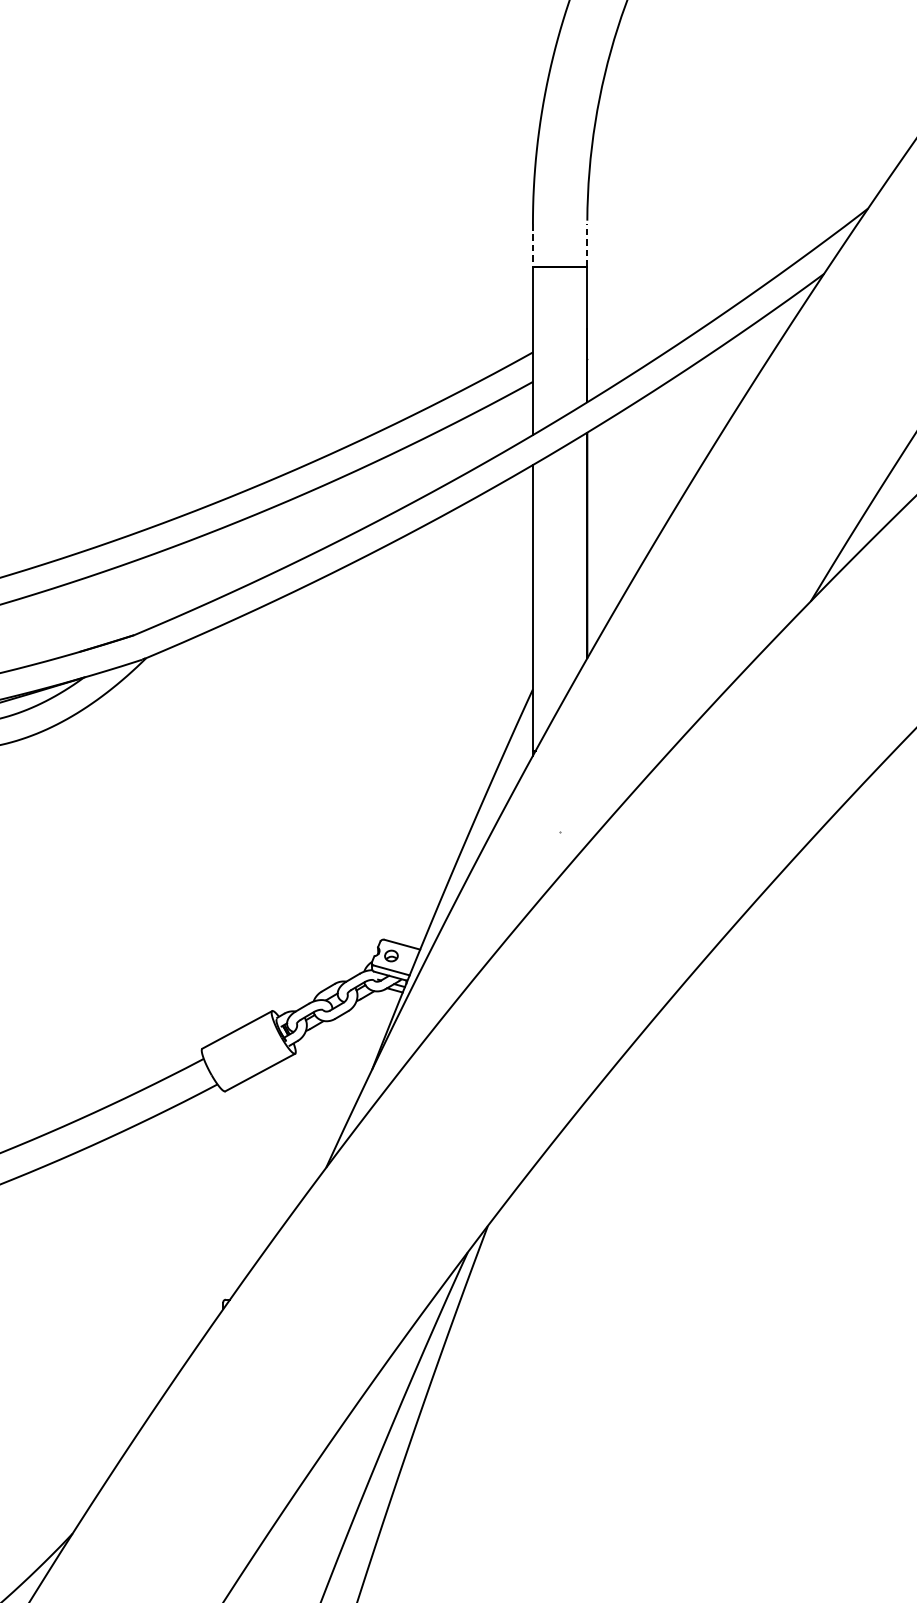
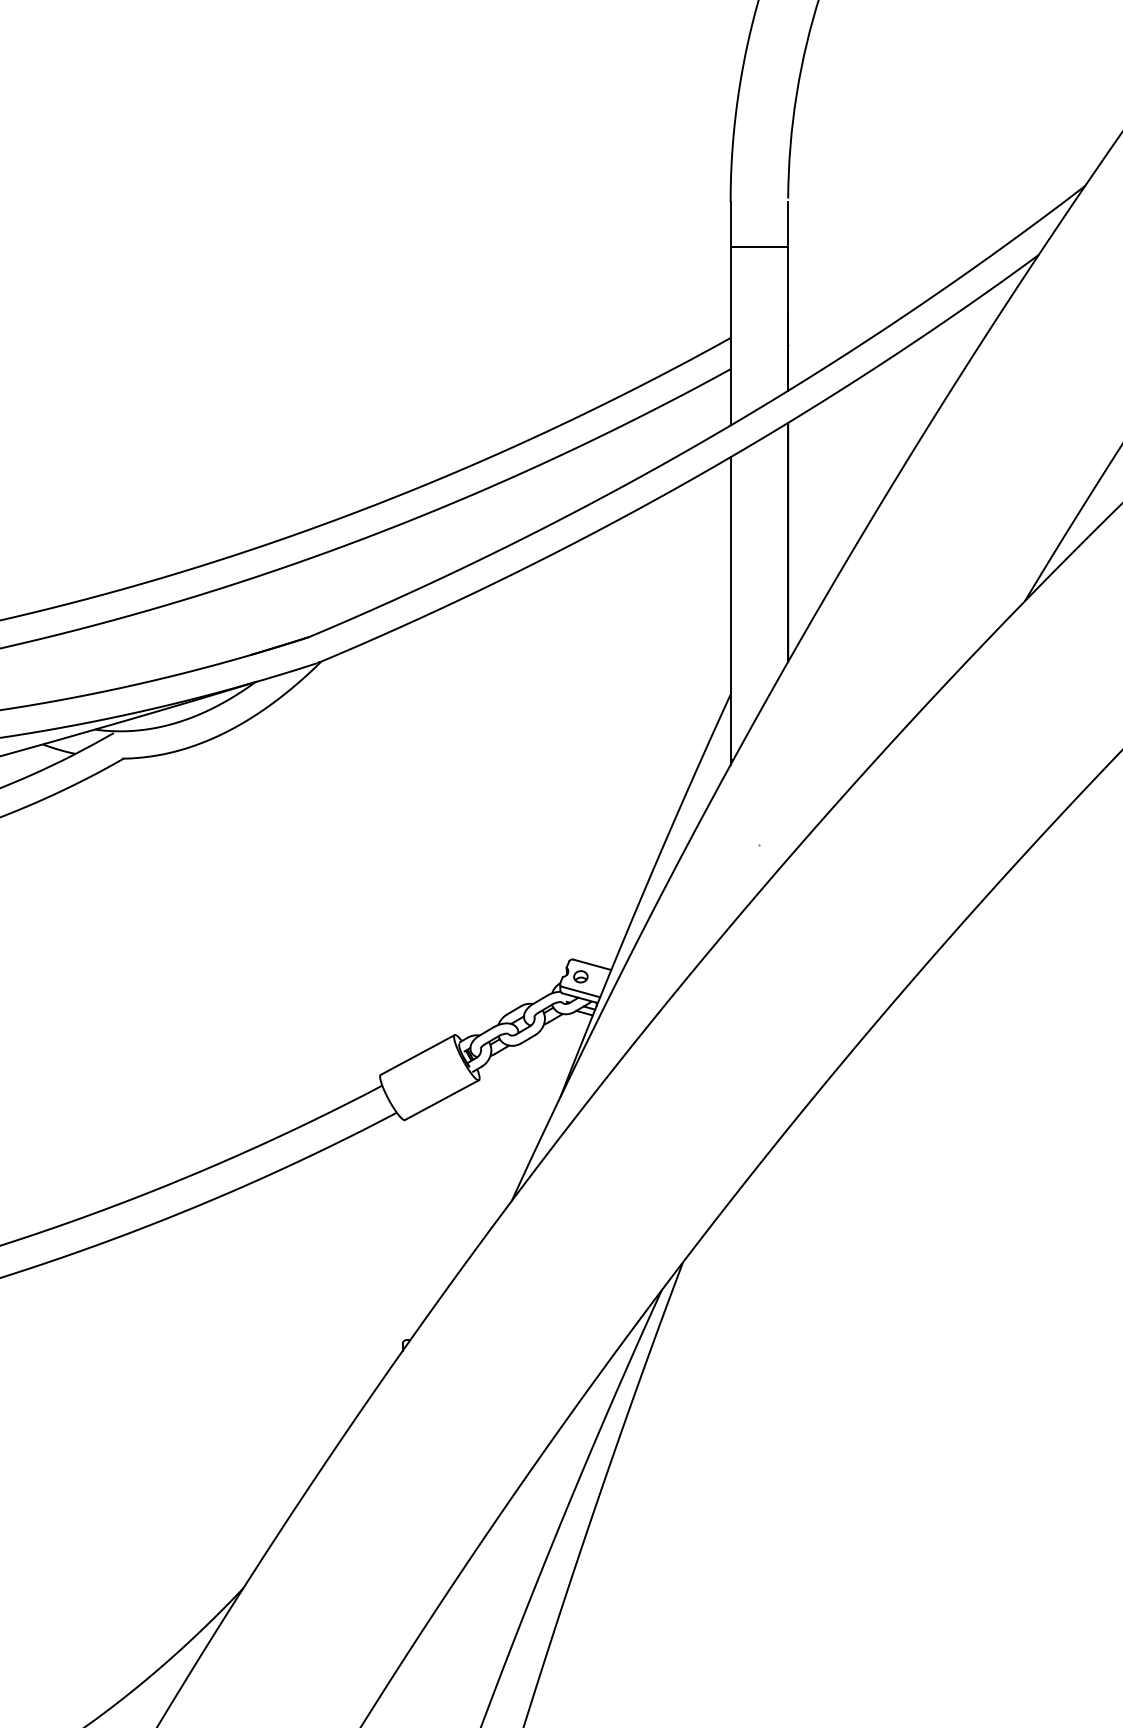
line: (532, 245) -> (730, 224), dashed -> solid
line: (587, 245) -> (788, 224), dashed -> solid

